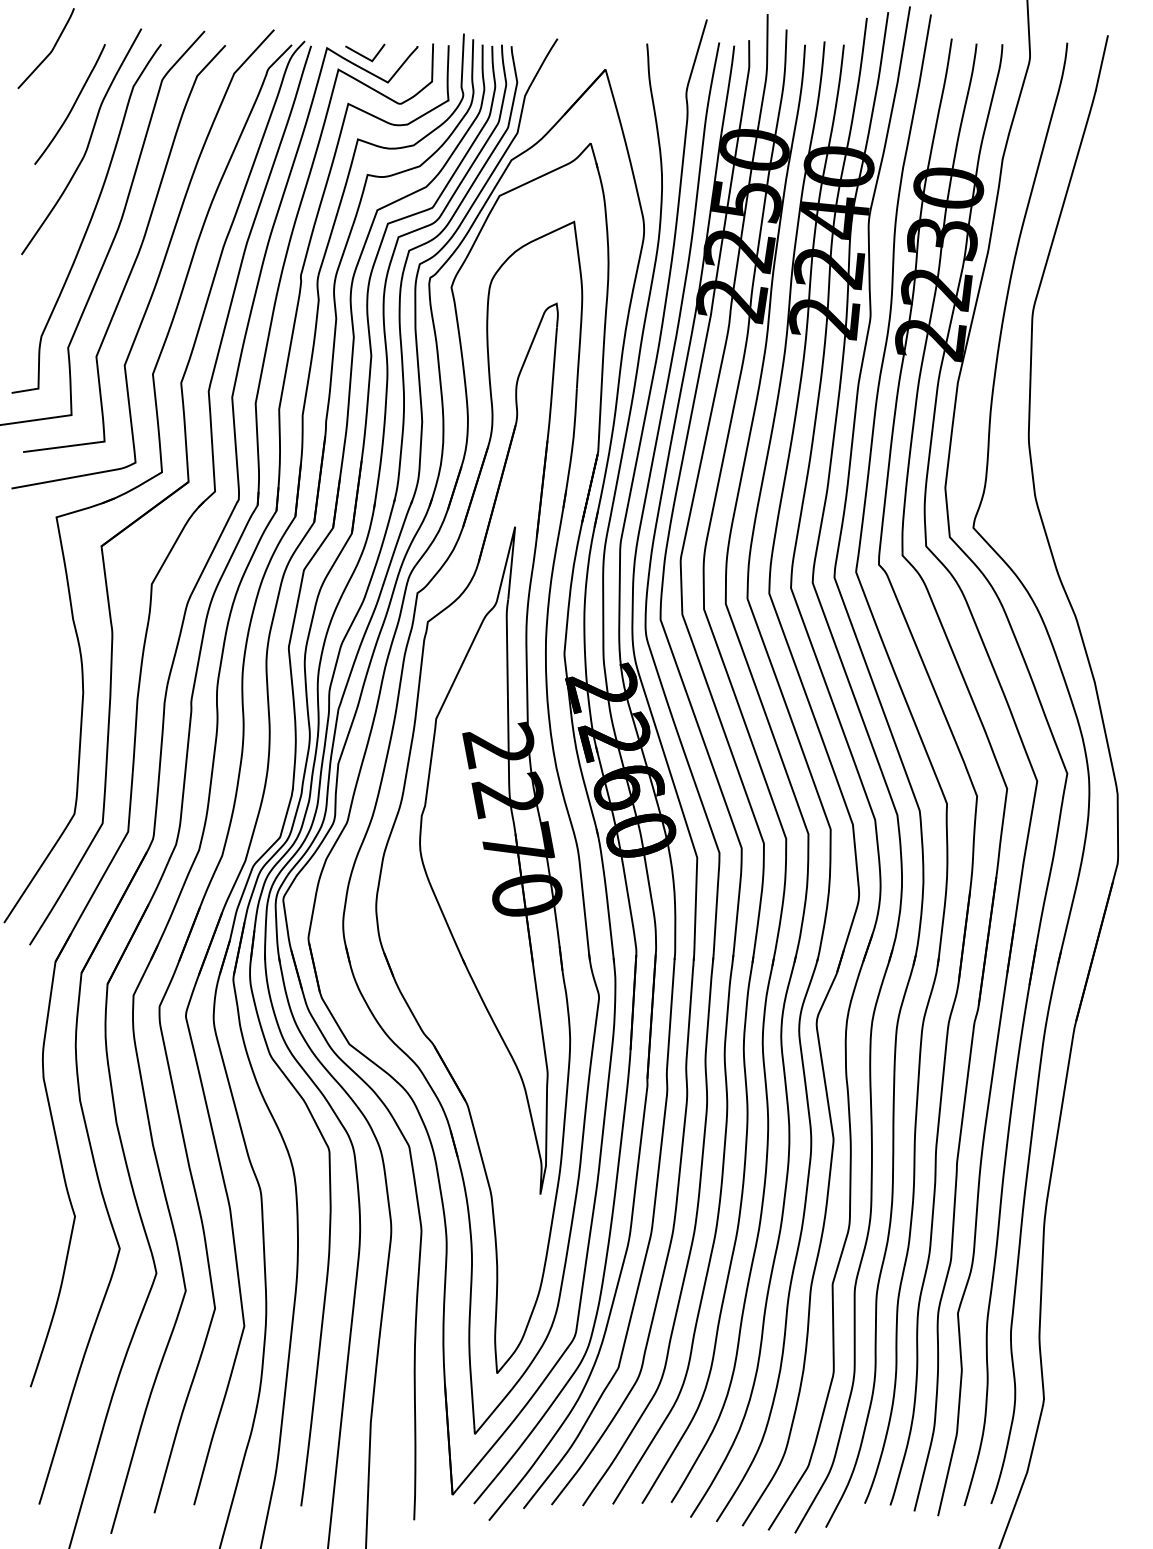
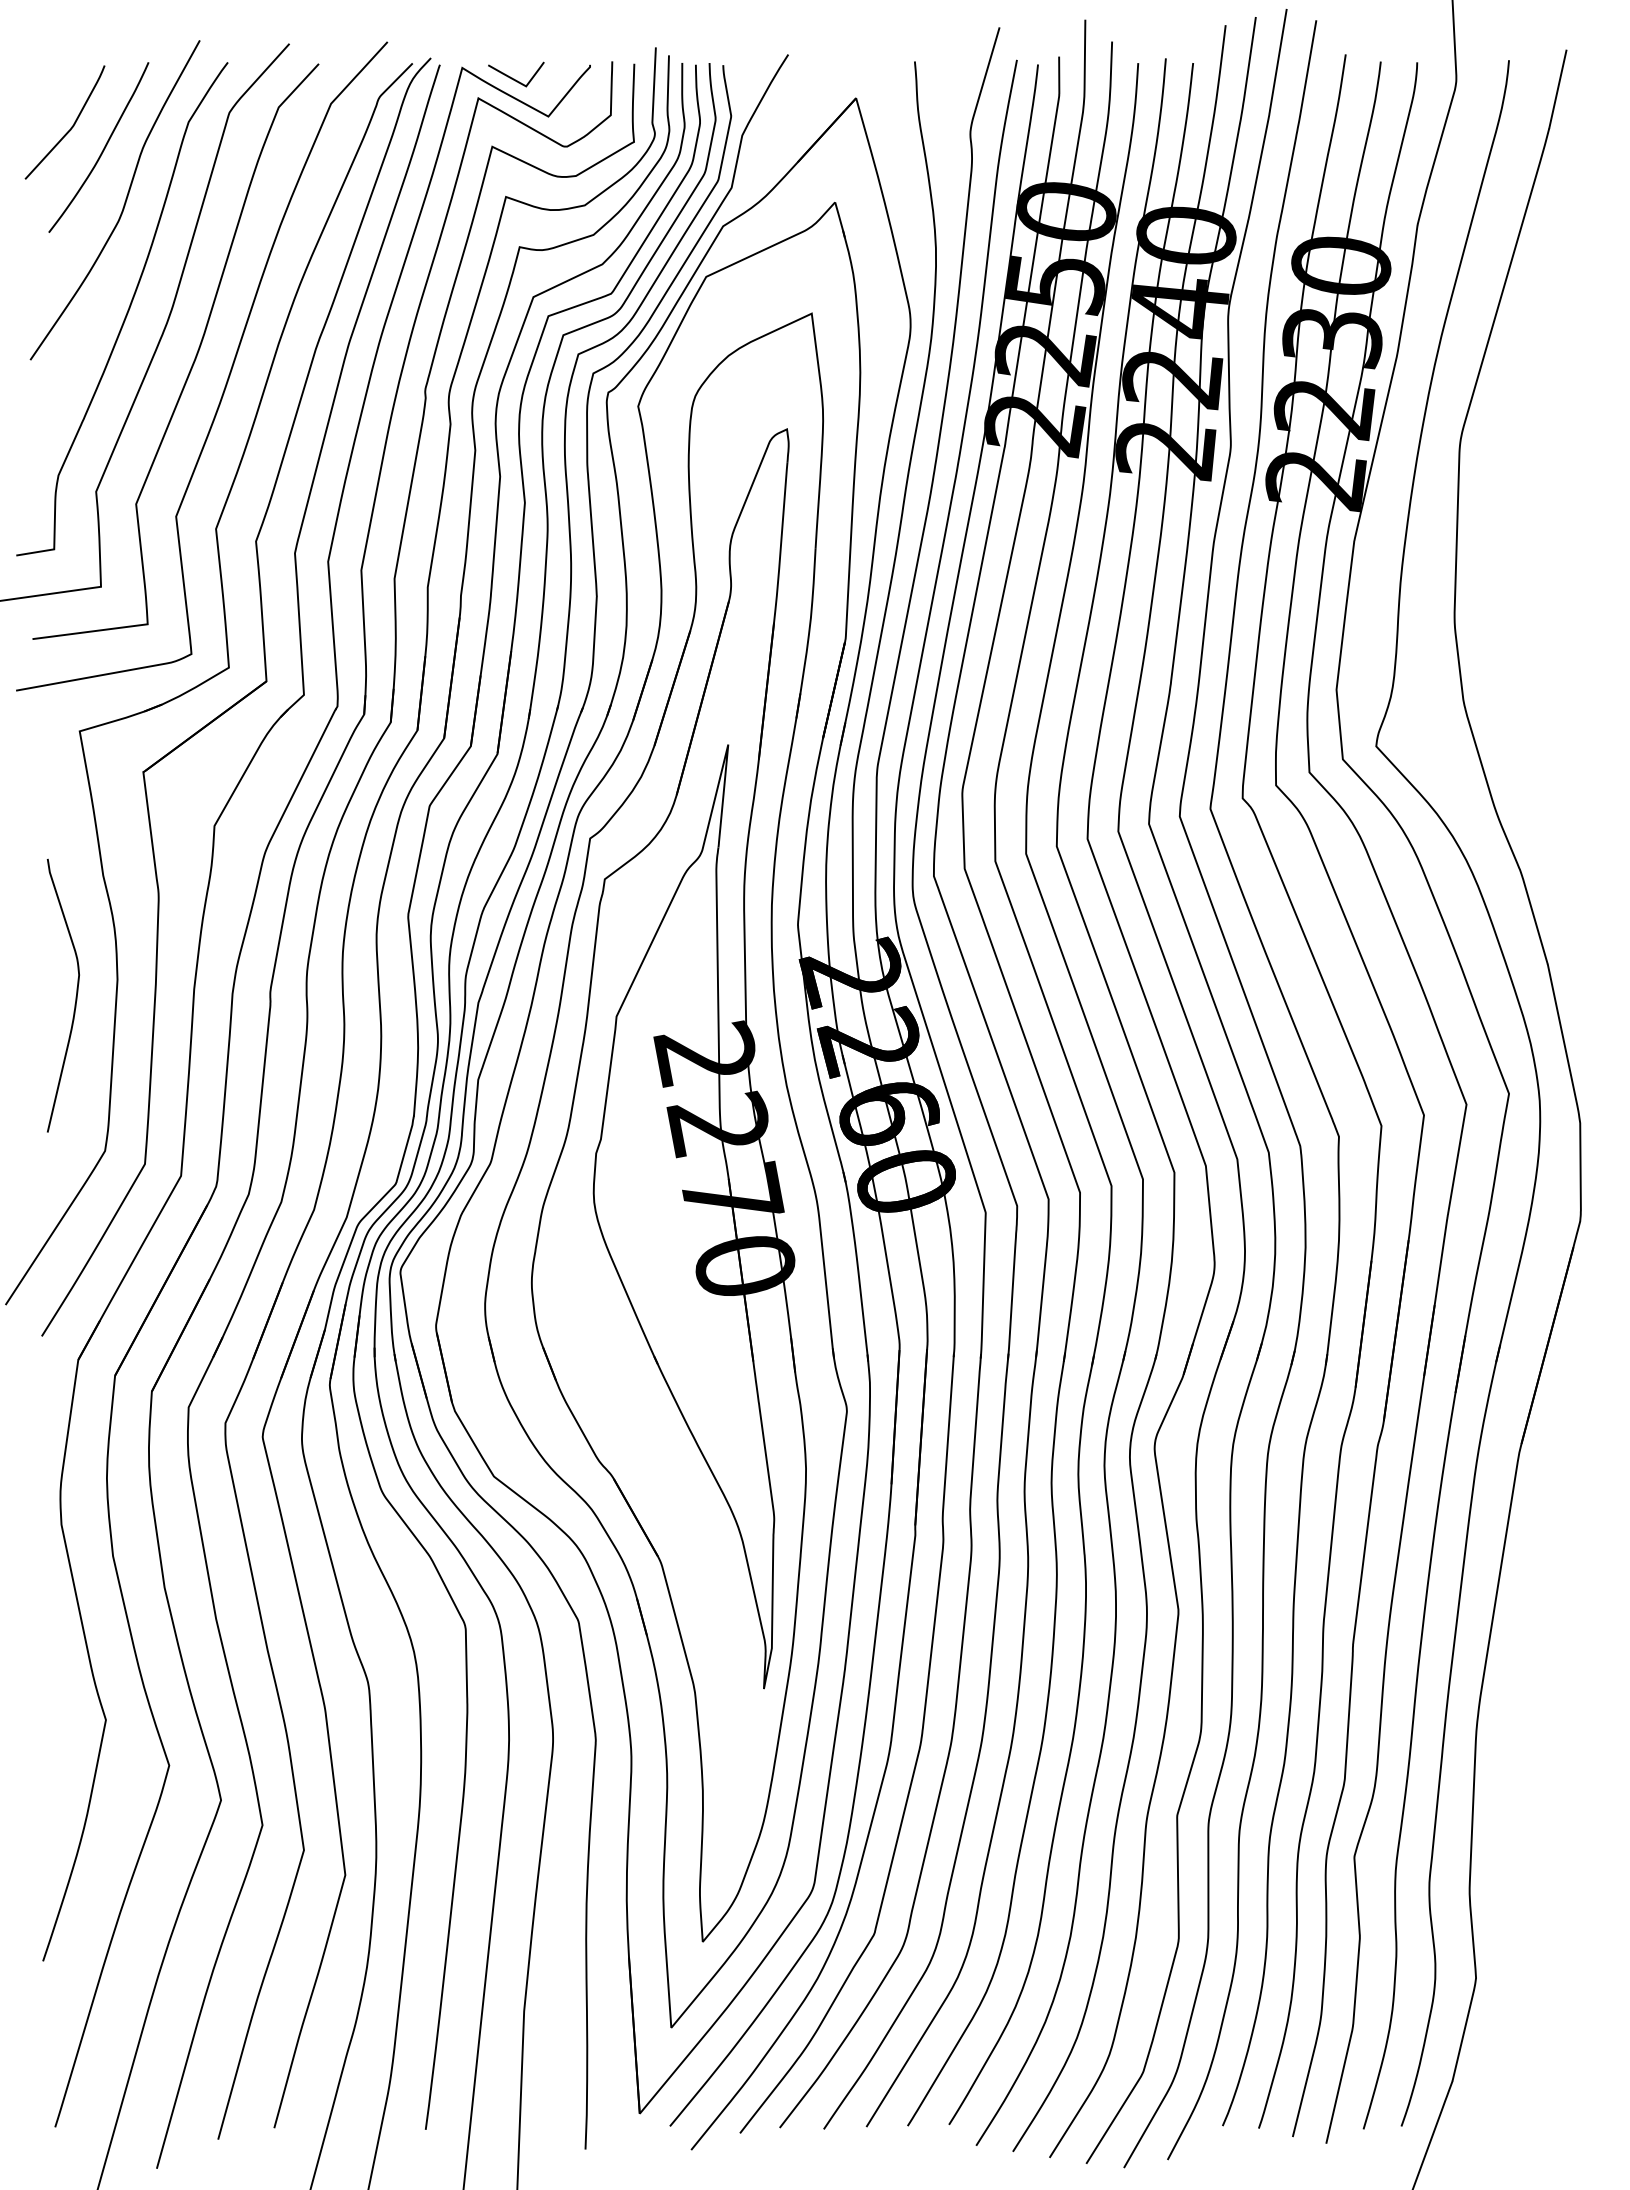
curve: (49, 52) -> (70, 127), moved
curve: (53, 704) -> (75, 996), added

